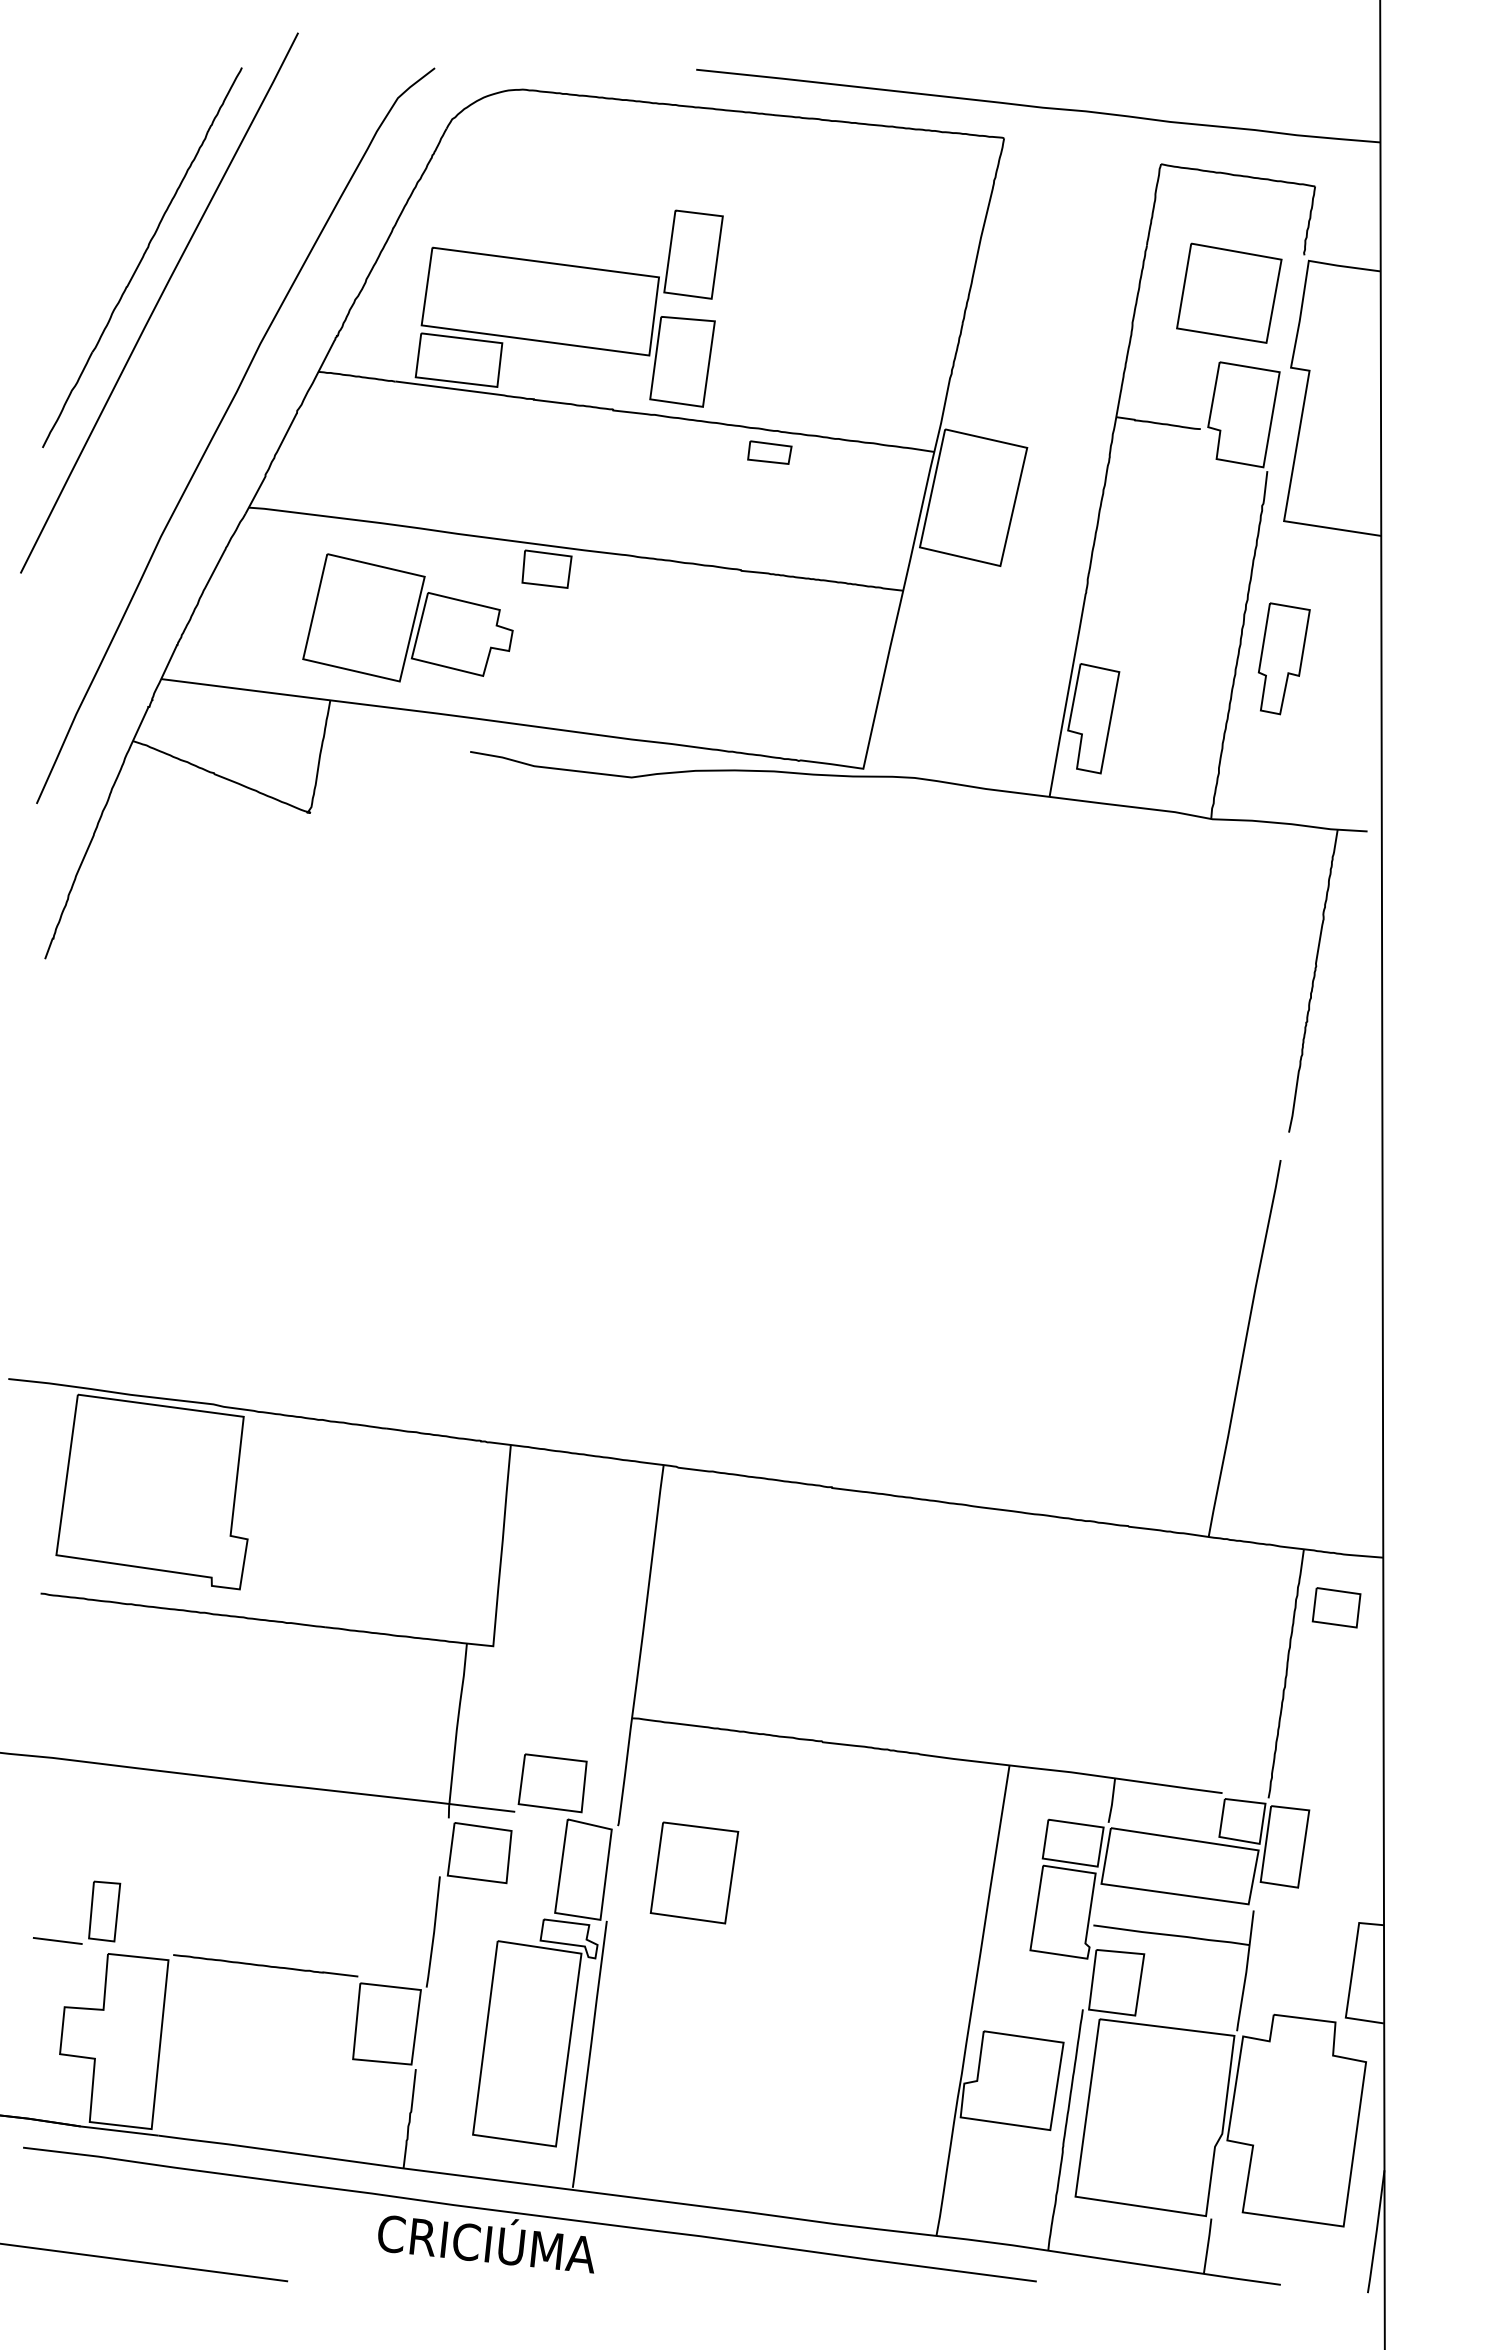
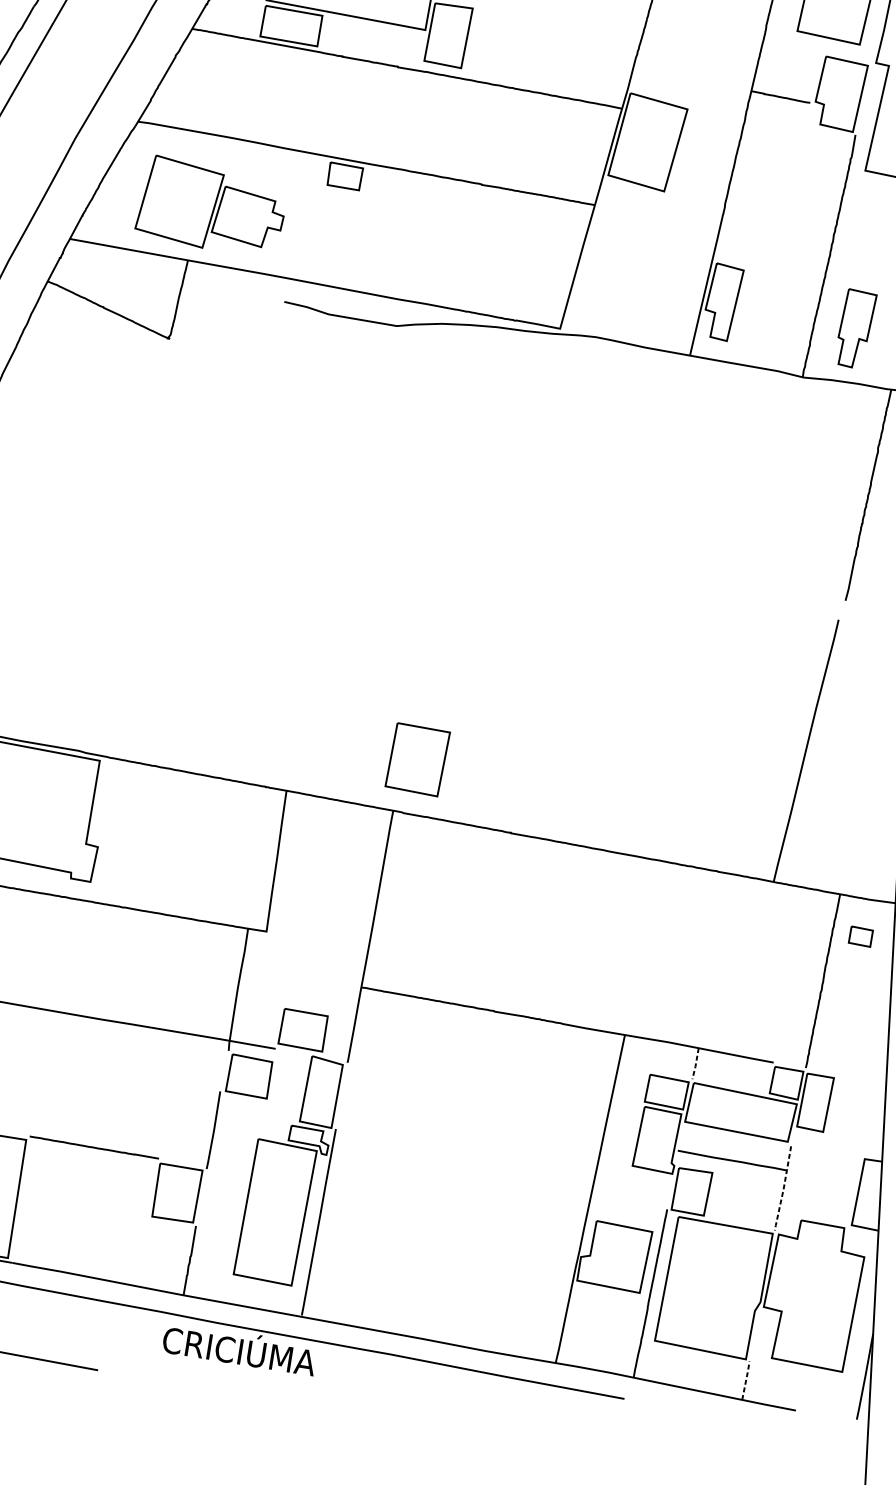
part: (769, 452) -> (506, 102), removed
part: (407, 617) -> (210, 203), moved
part: (1283, 658) -> (856, 328), moved
part: (1336, 1607) -> (860, 936), size x0.7
line: (1112, 1802) -> (695, 1065), solid -> dashed
part: (694, 1872) -> (417, 759), moved
line: (1246, 1972) -> (783, 1189), solid -> dashed
line: (1207, 2245) -> (745, 1380), solid -> dashed

